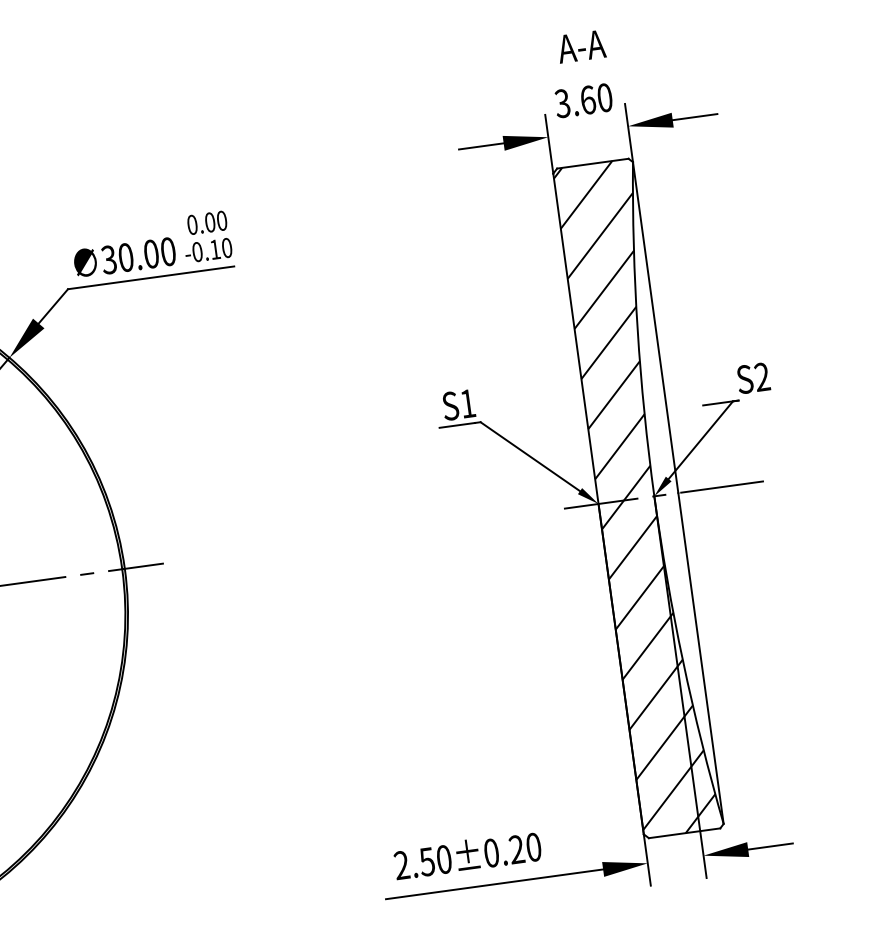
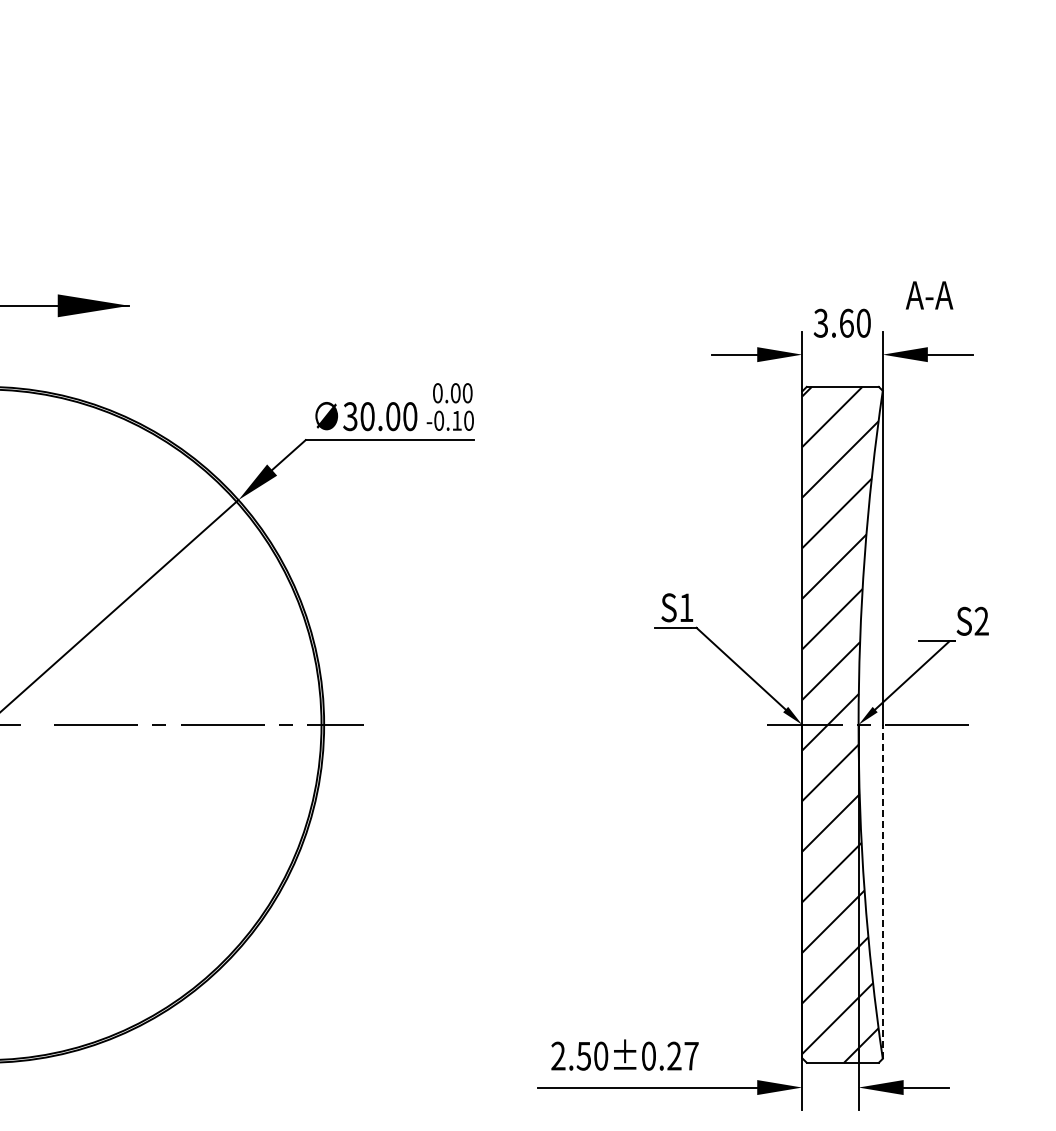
text: (581, 46) -> (929, 295), moved
line: (700, 658) -> (882, 891), solid -> dashed
text: (533, 846) -> (691, 1055), 2.50±0.20 -> 2.50±0.27

